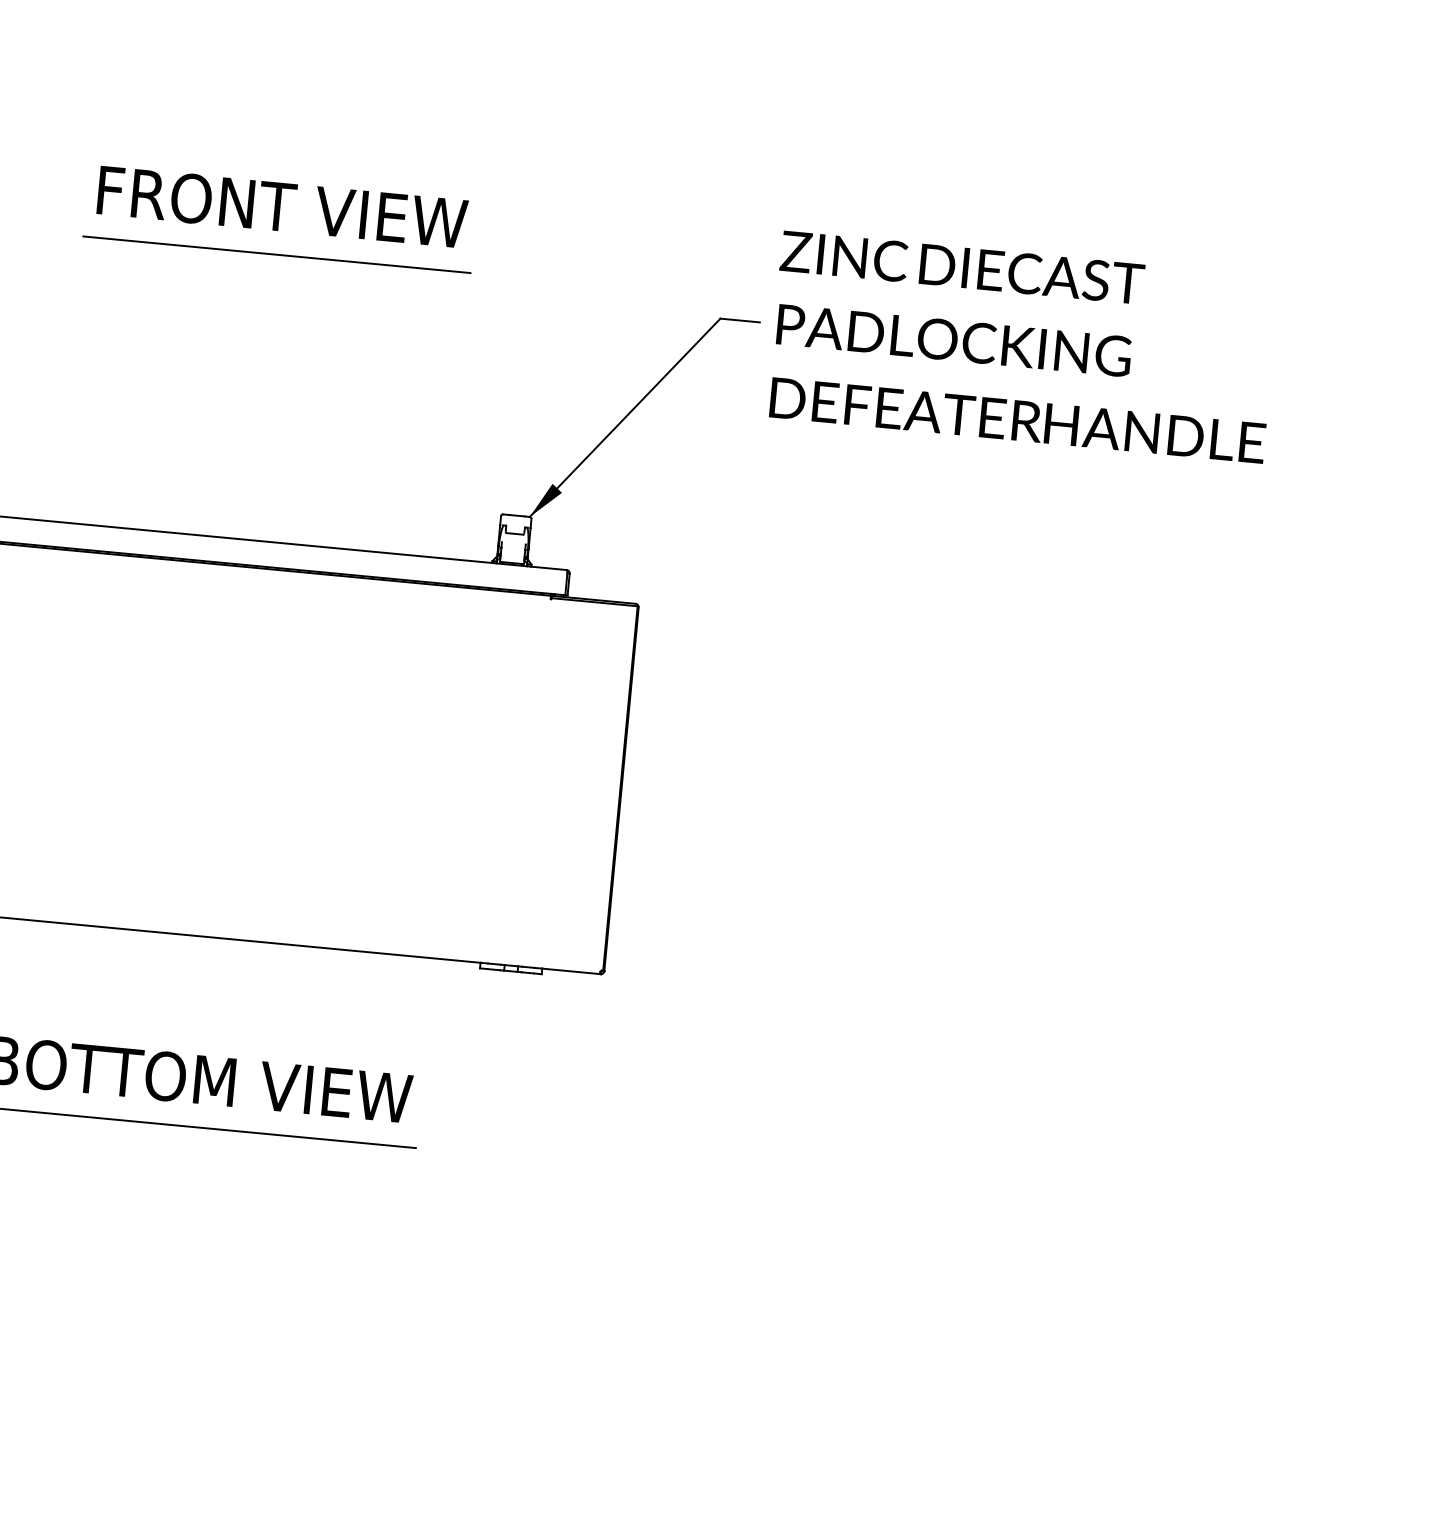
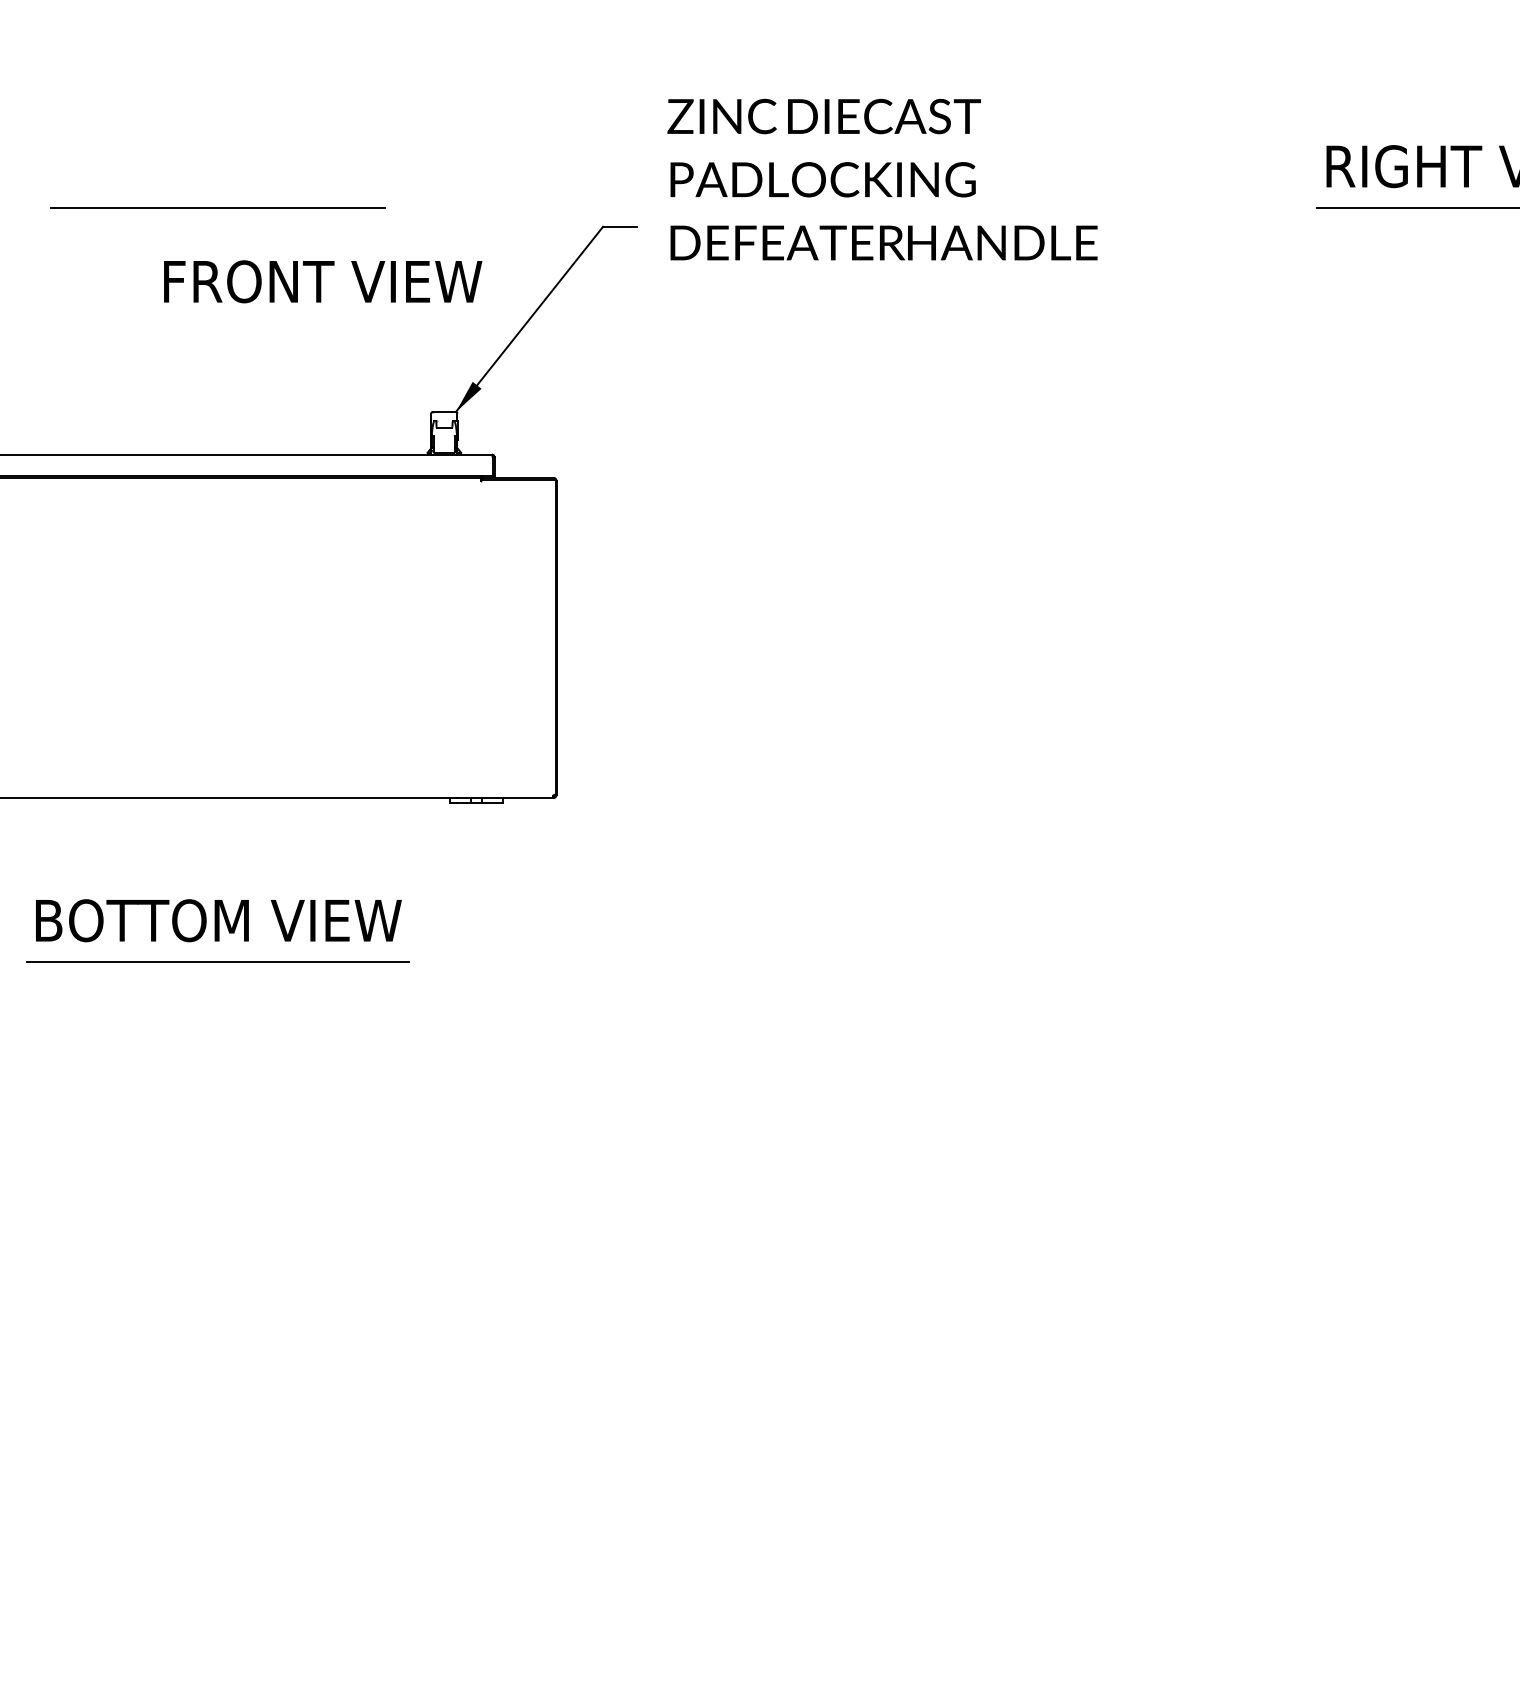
text: (283, 206) -> (323, 281), moved
text: (1022, 346) -> (882, 179), moved

